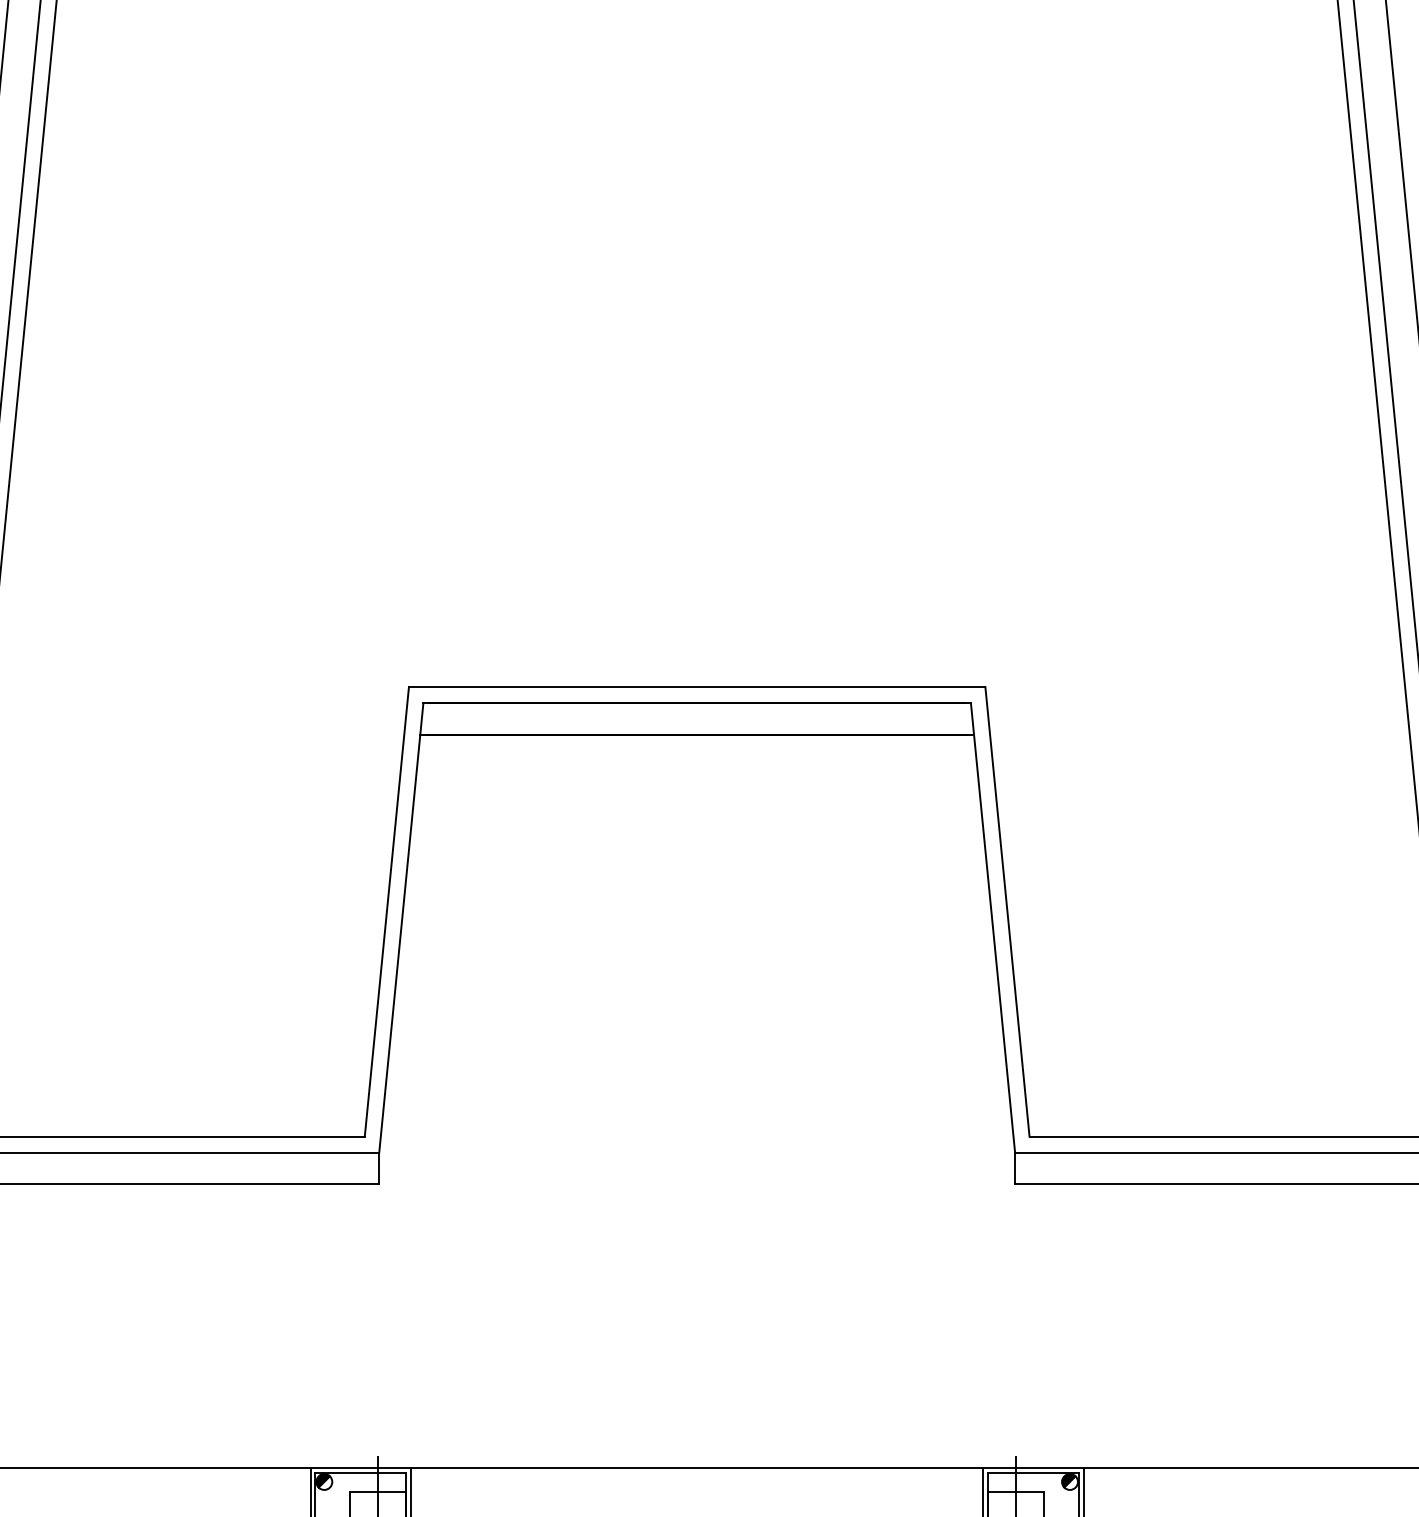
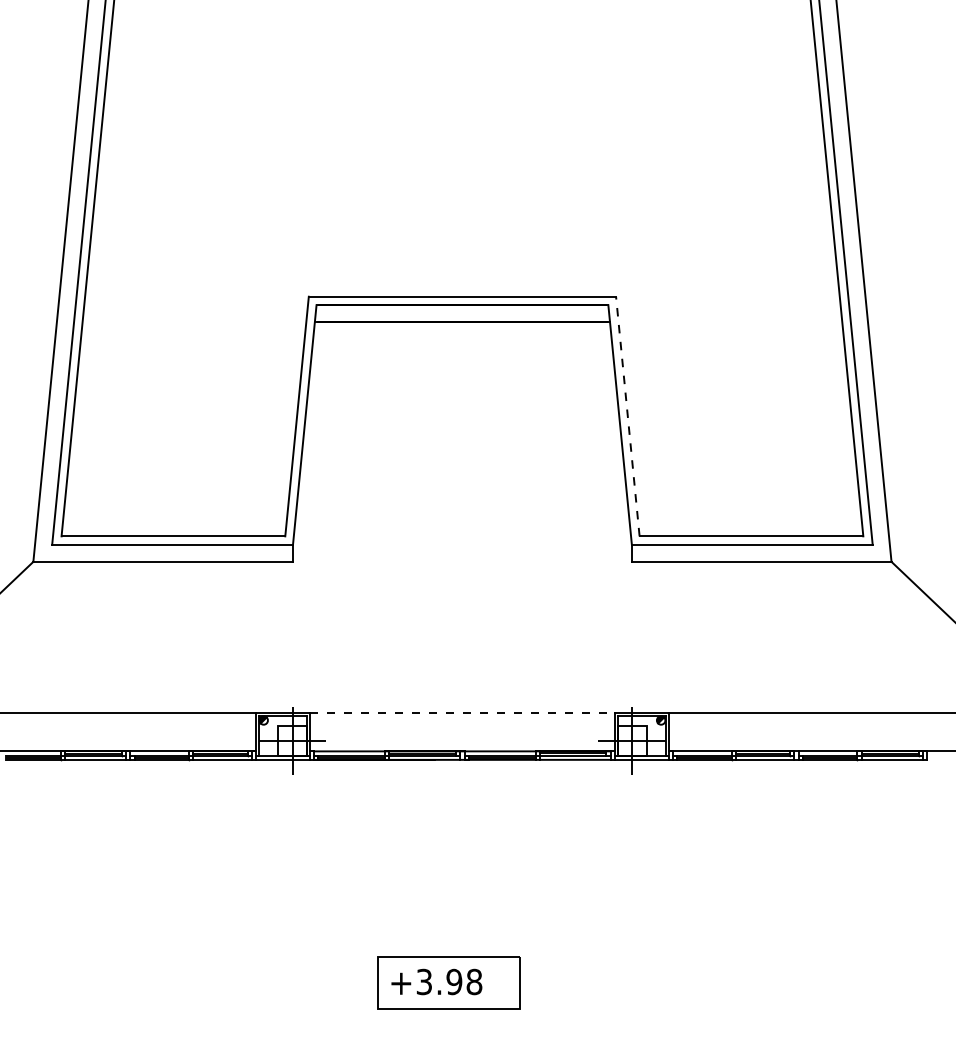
line: (1006, 911) -> (627, 416), solid -> dashed
line: (697, 1468) -> (462, 713), solid -> dashed

